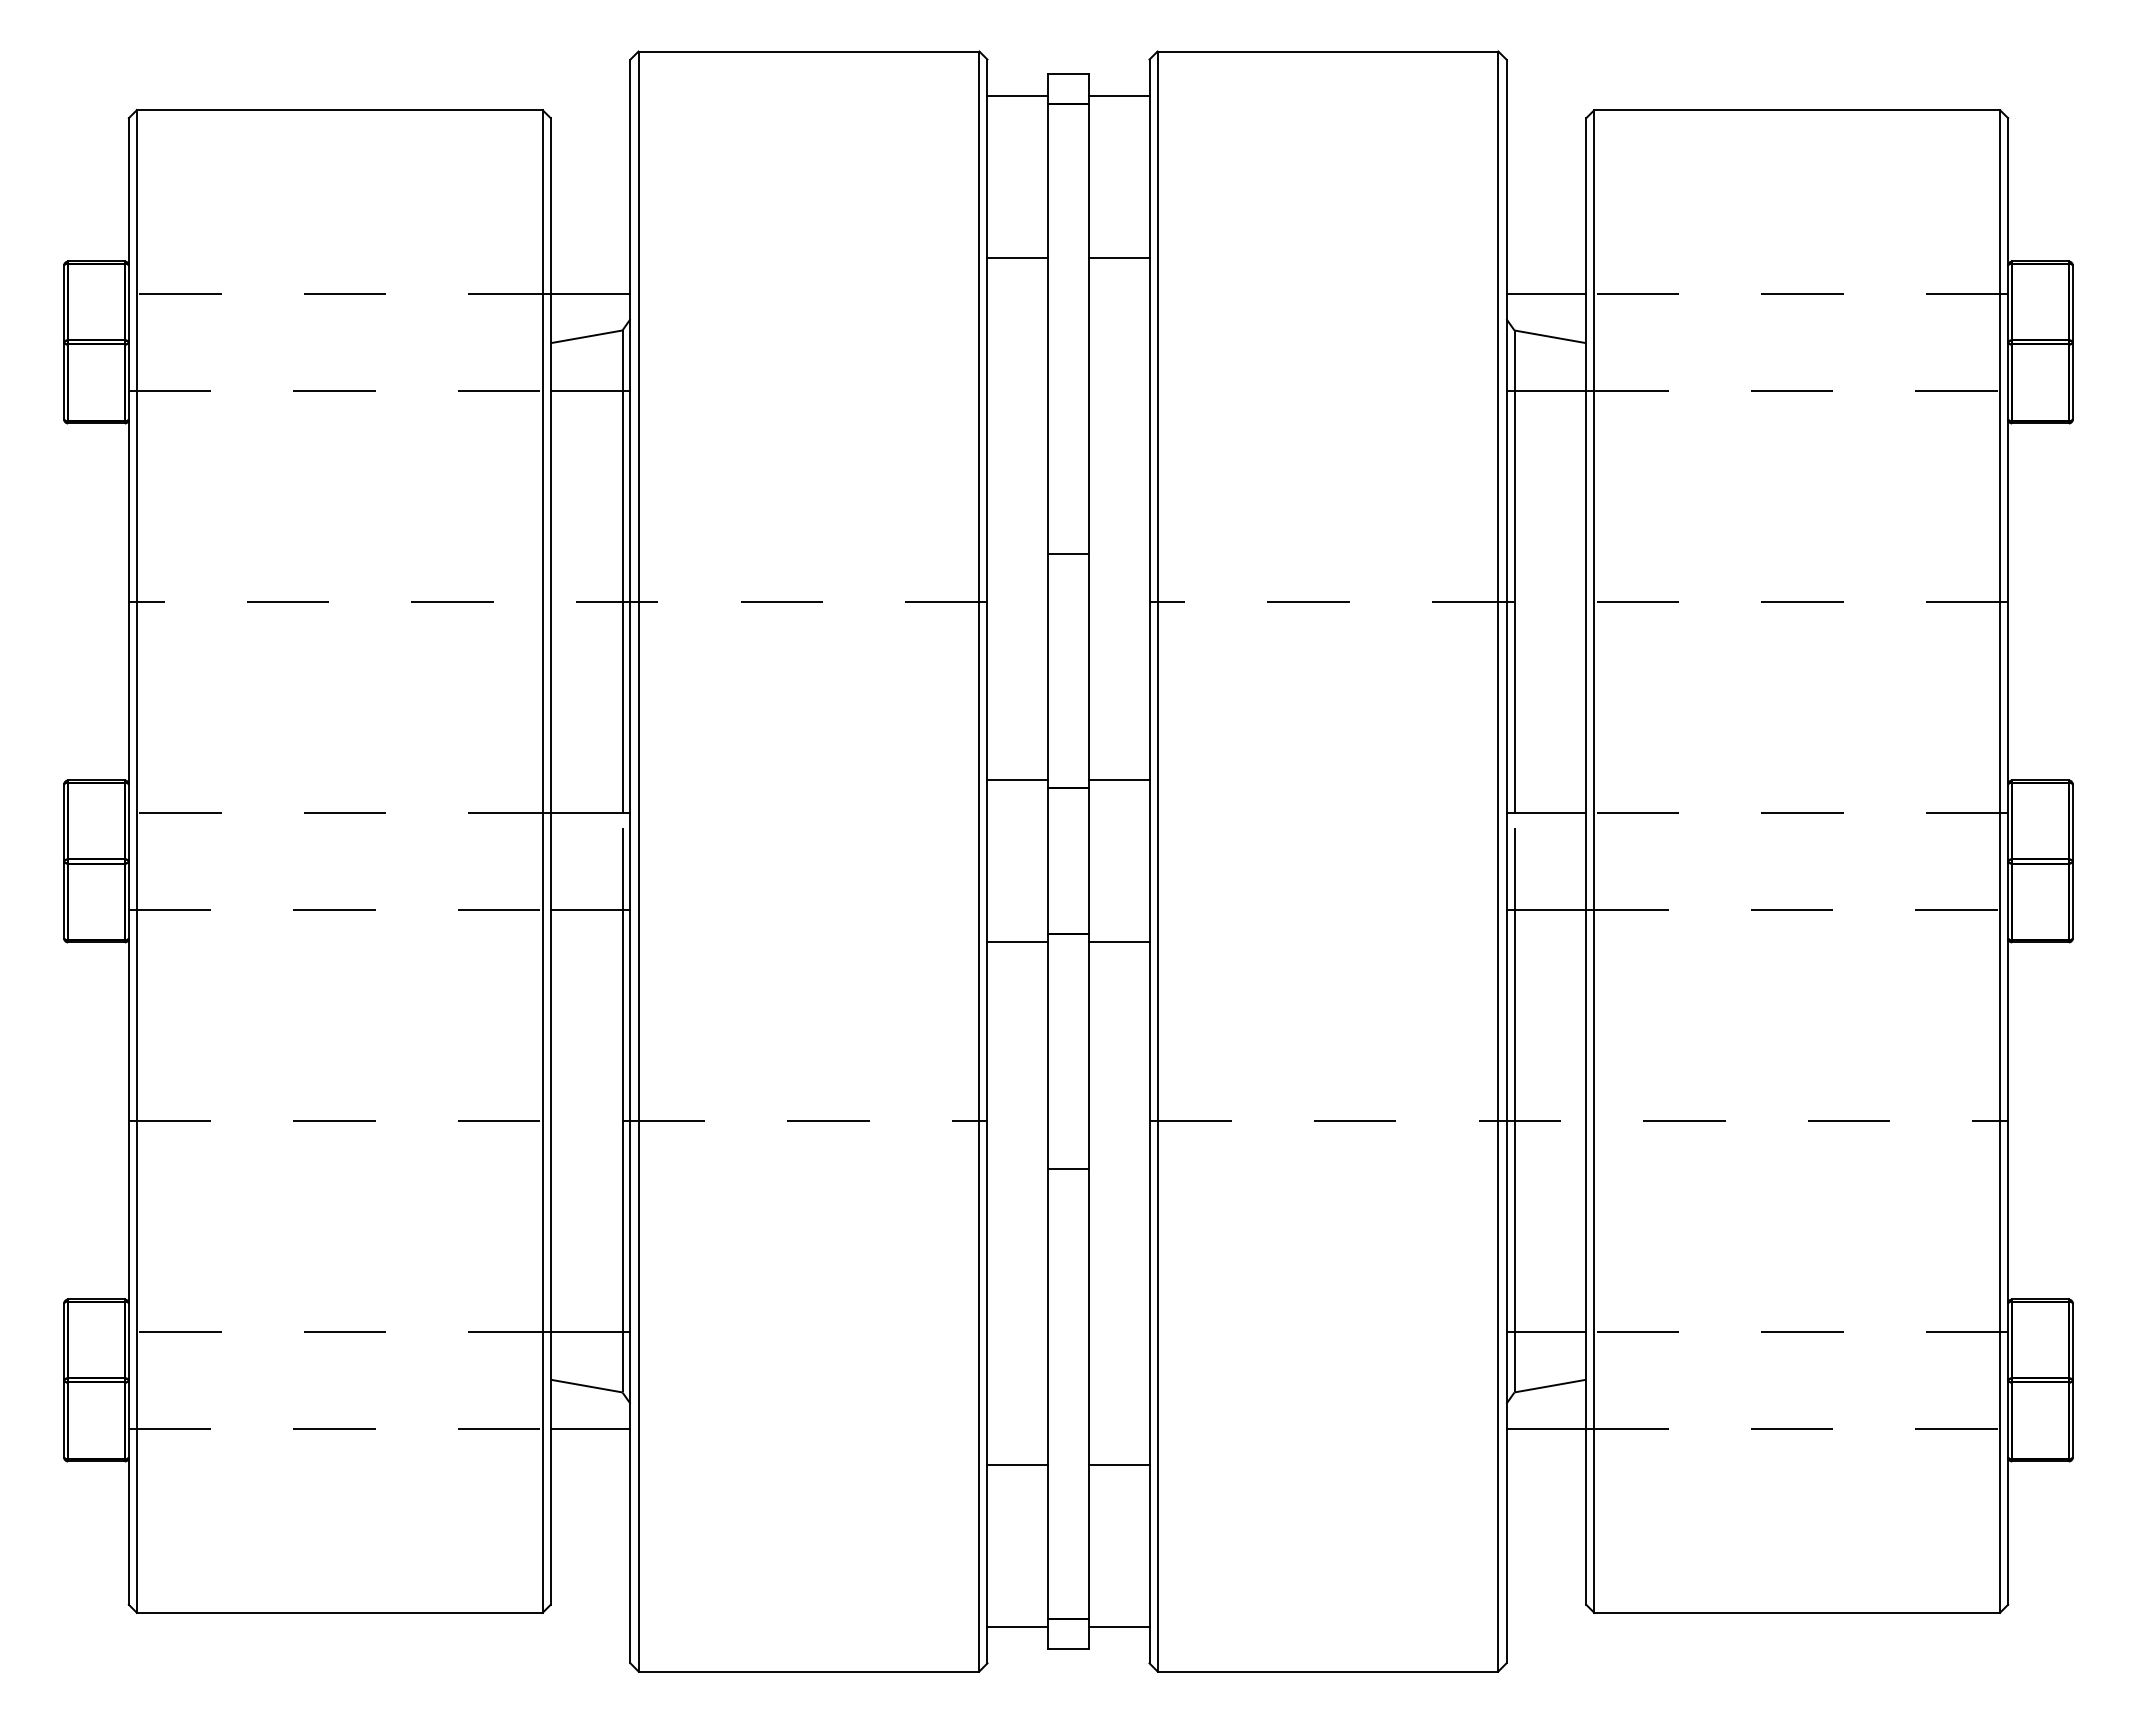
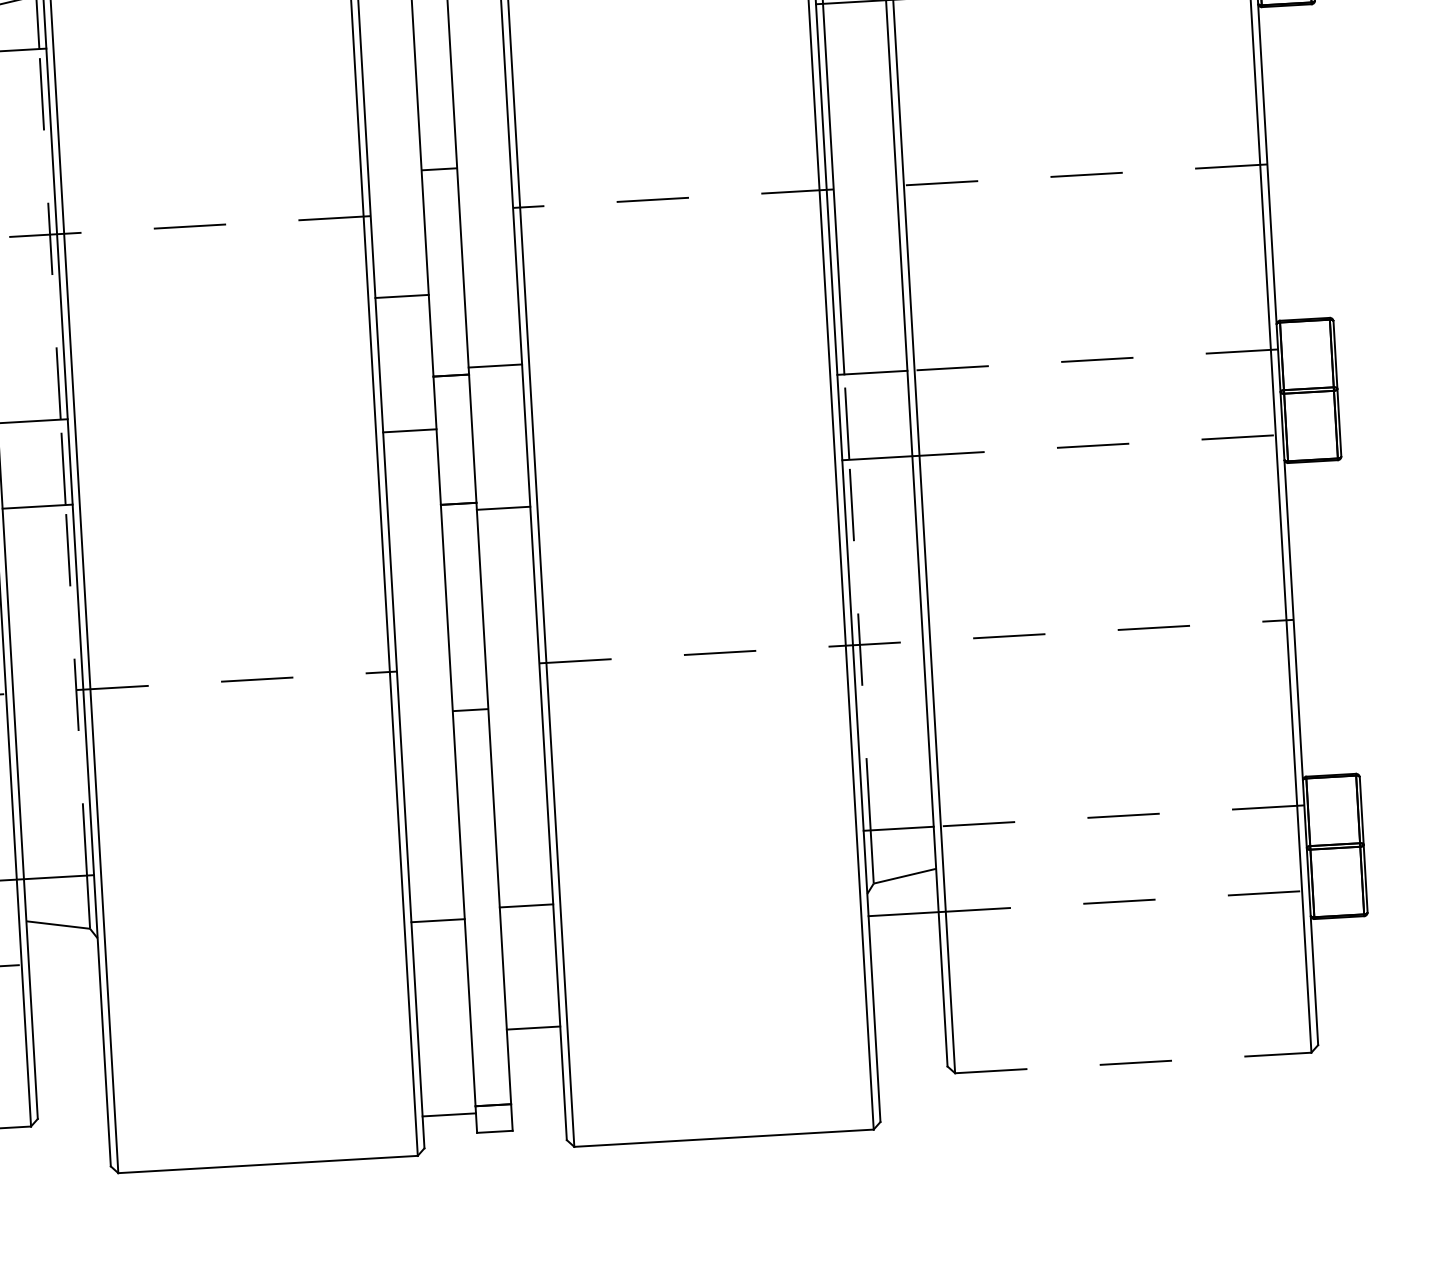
line: (622, 601) -> (50, 233), solid -> dashed
line: (1017, 780) -> (401, 296), moved
line: (1017, 942) -> (409, 430), moved
line: (622, 1120) -> (76, 689), solid -> dashed
line: (1514, 1120) -> (859, 644), solid -> dashed
line: (590, 1429) -> (63, 962), removed
line: (1017, 1465) -> (437, 921), moved
line: (1118, 1465) -> (526, 906), moved
line: (1797, 1612) -> (1133, 1062), solid -> dashed
line: (1118, 1627) -> (533, 1028), moved

